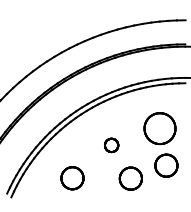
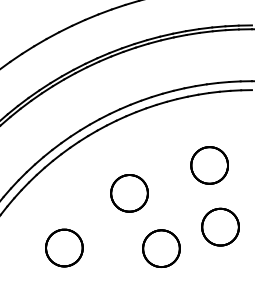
part: (159, 128) -> (209, 165), size x0.71
part: (111, 145) -> (129, 193), size x1.67

